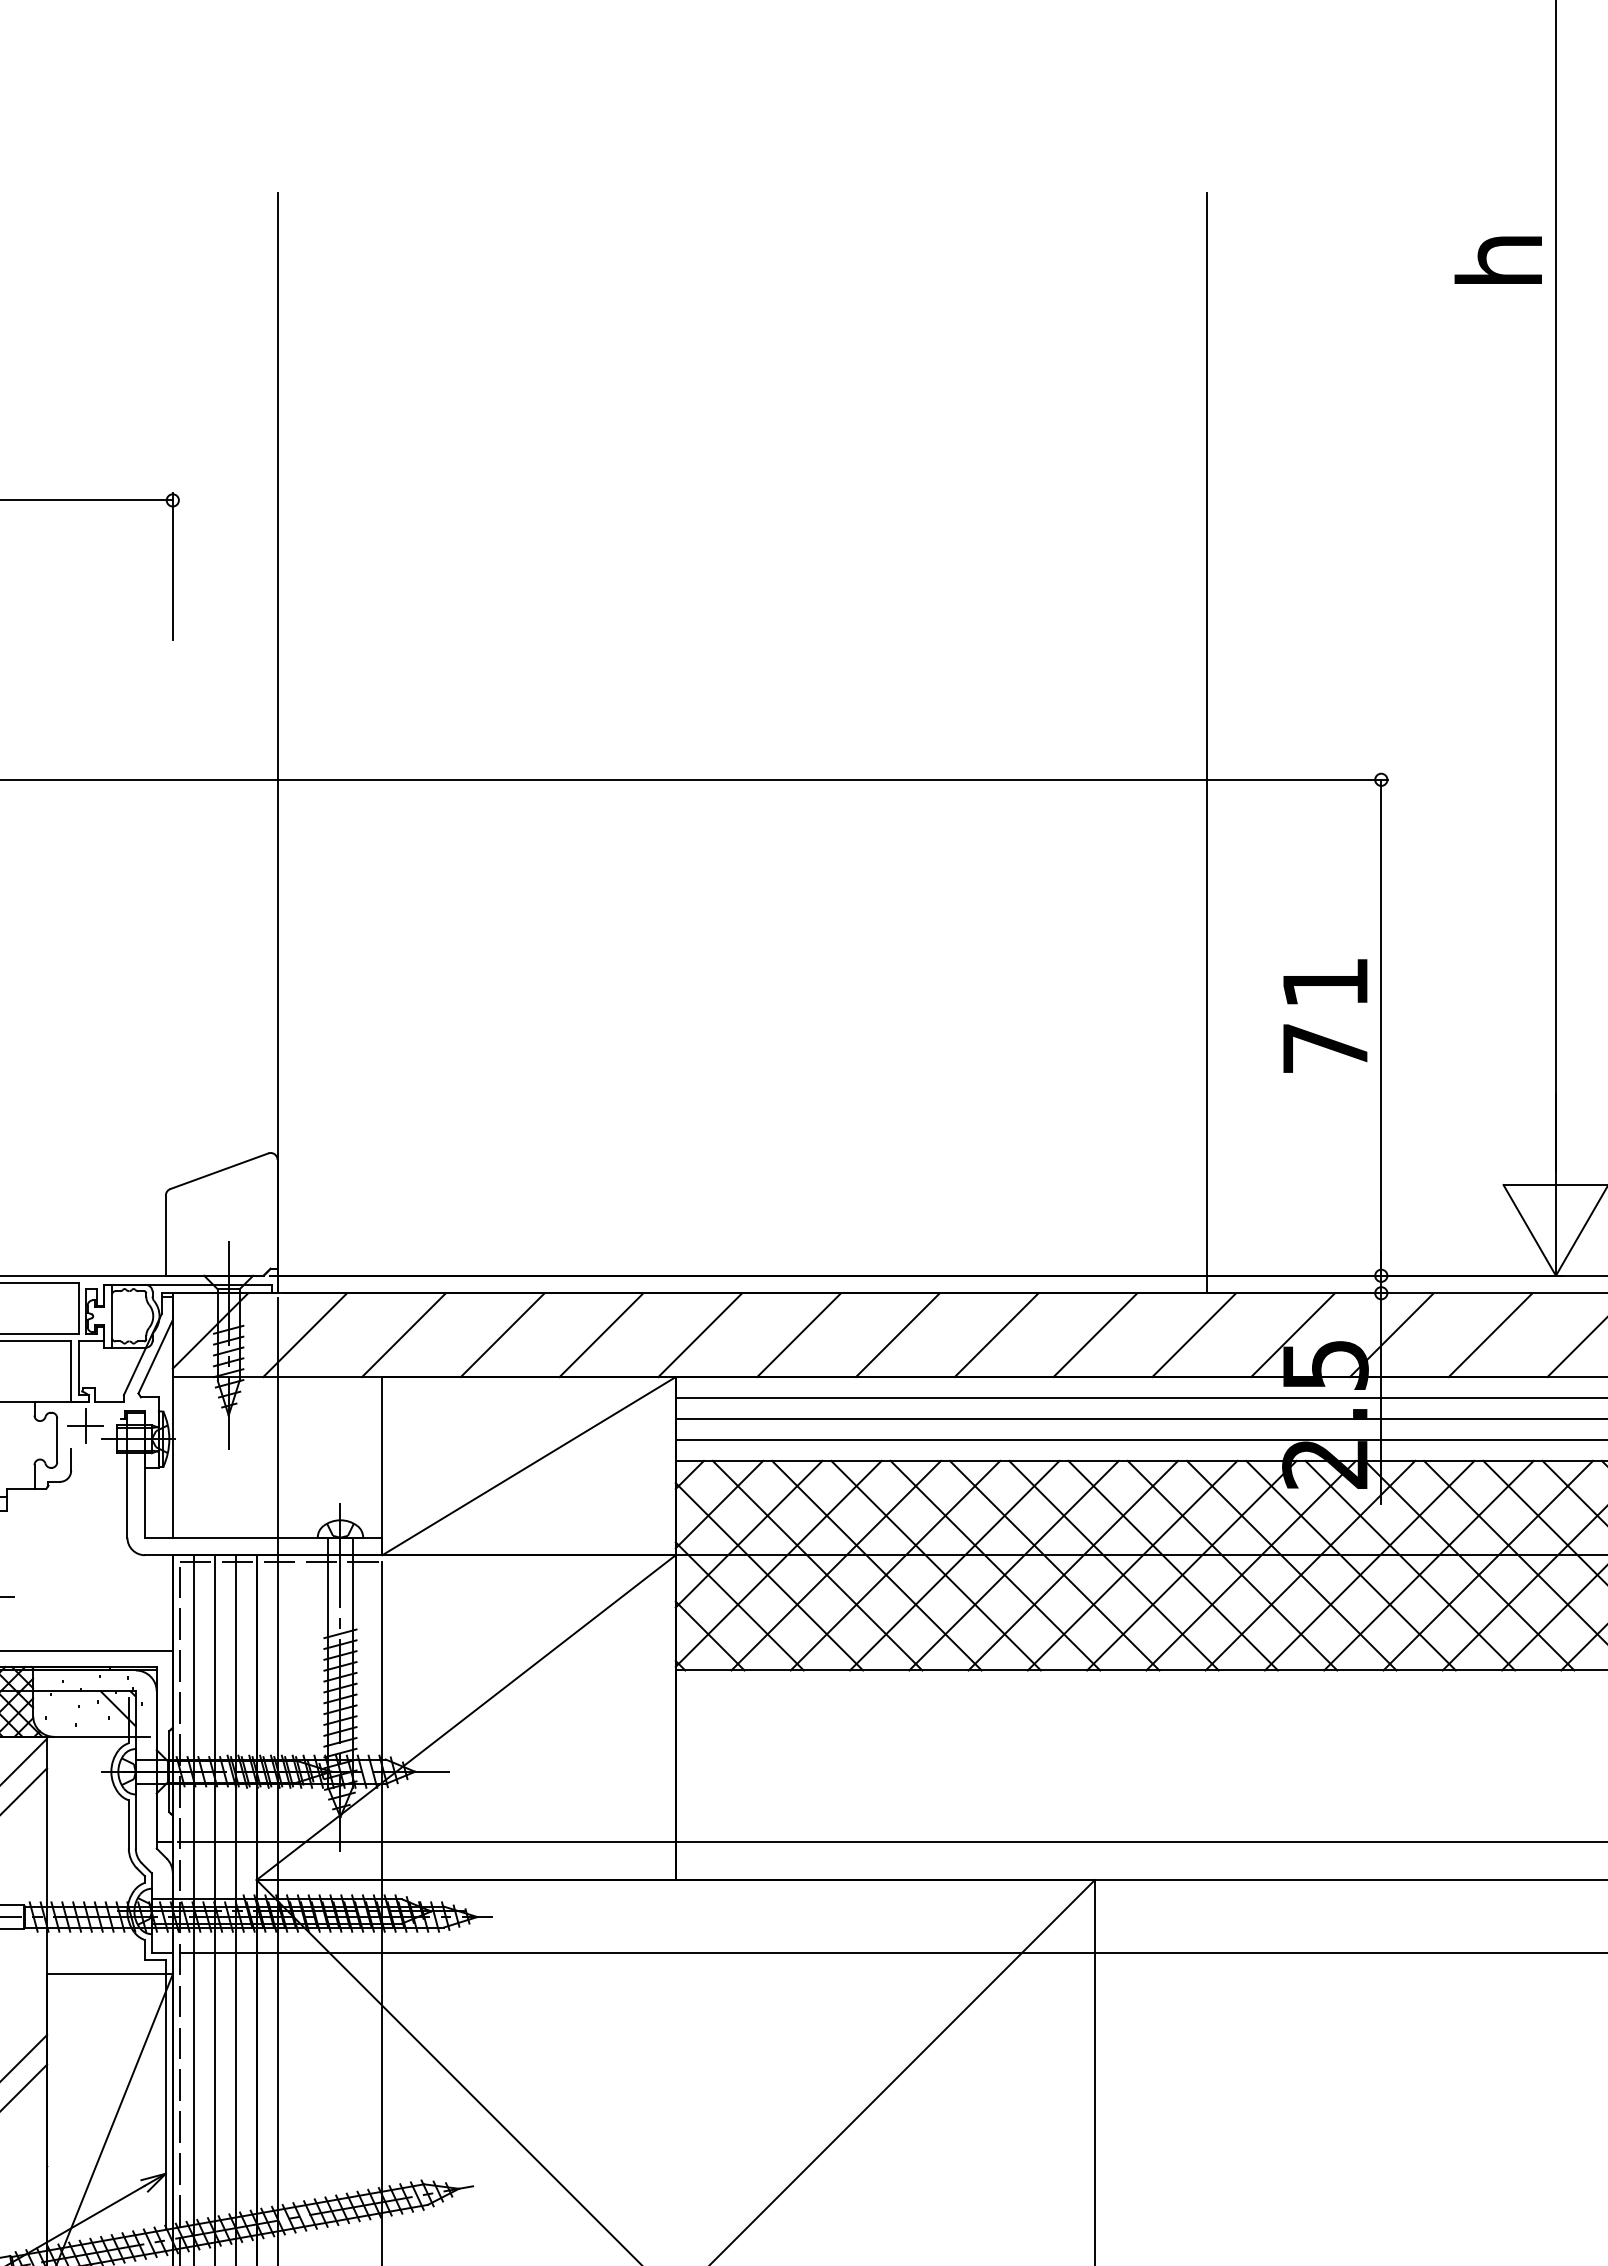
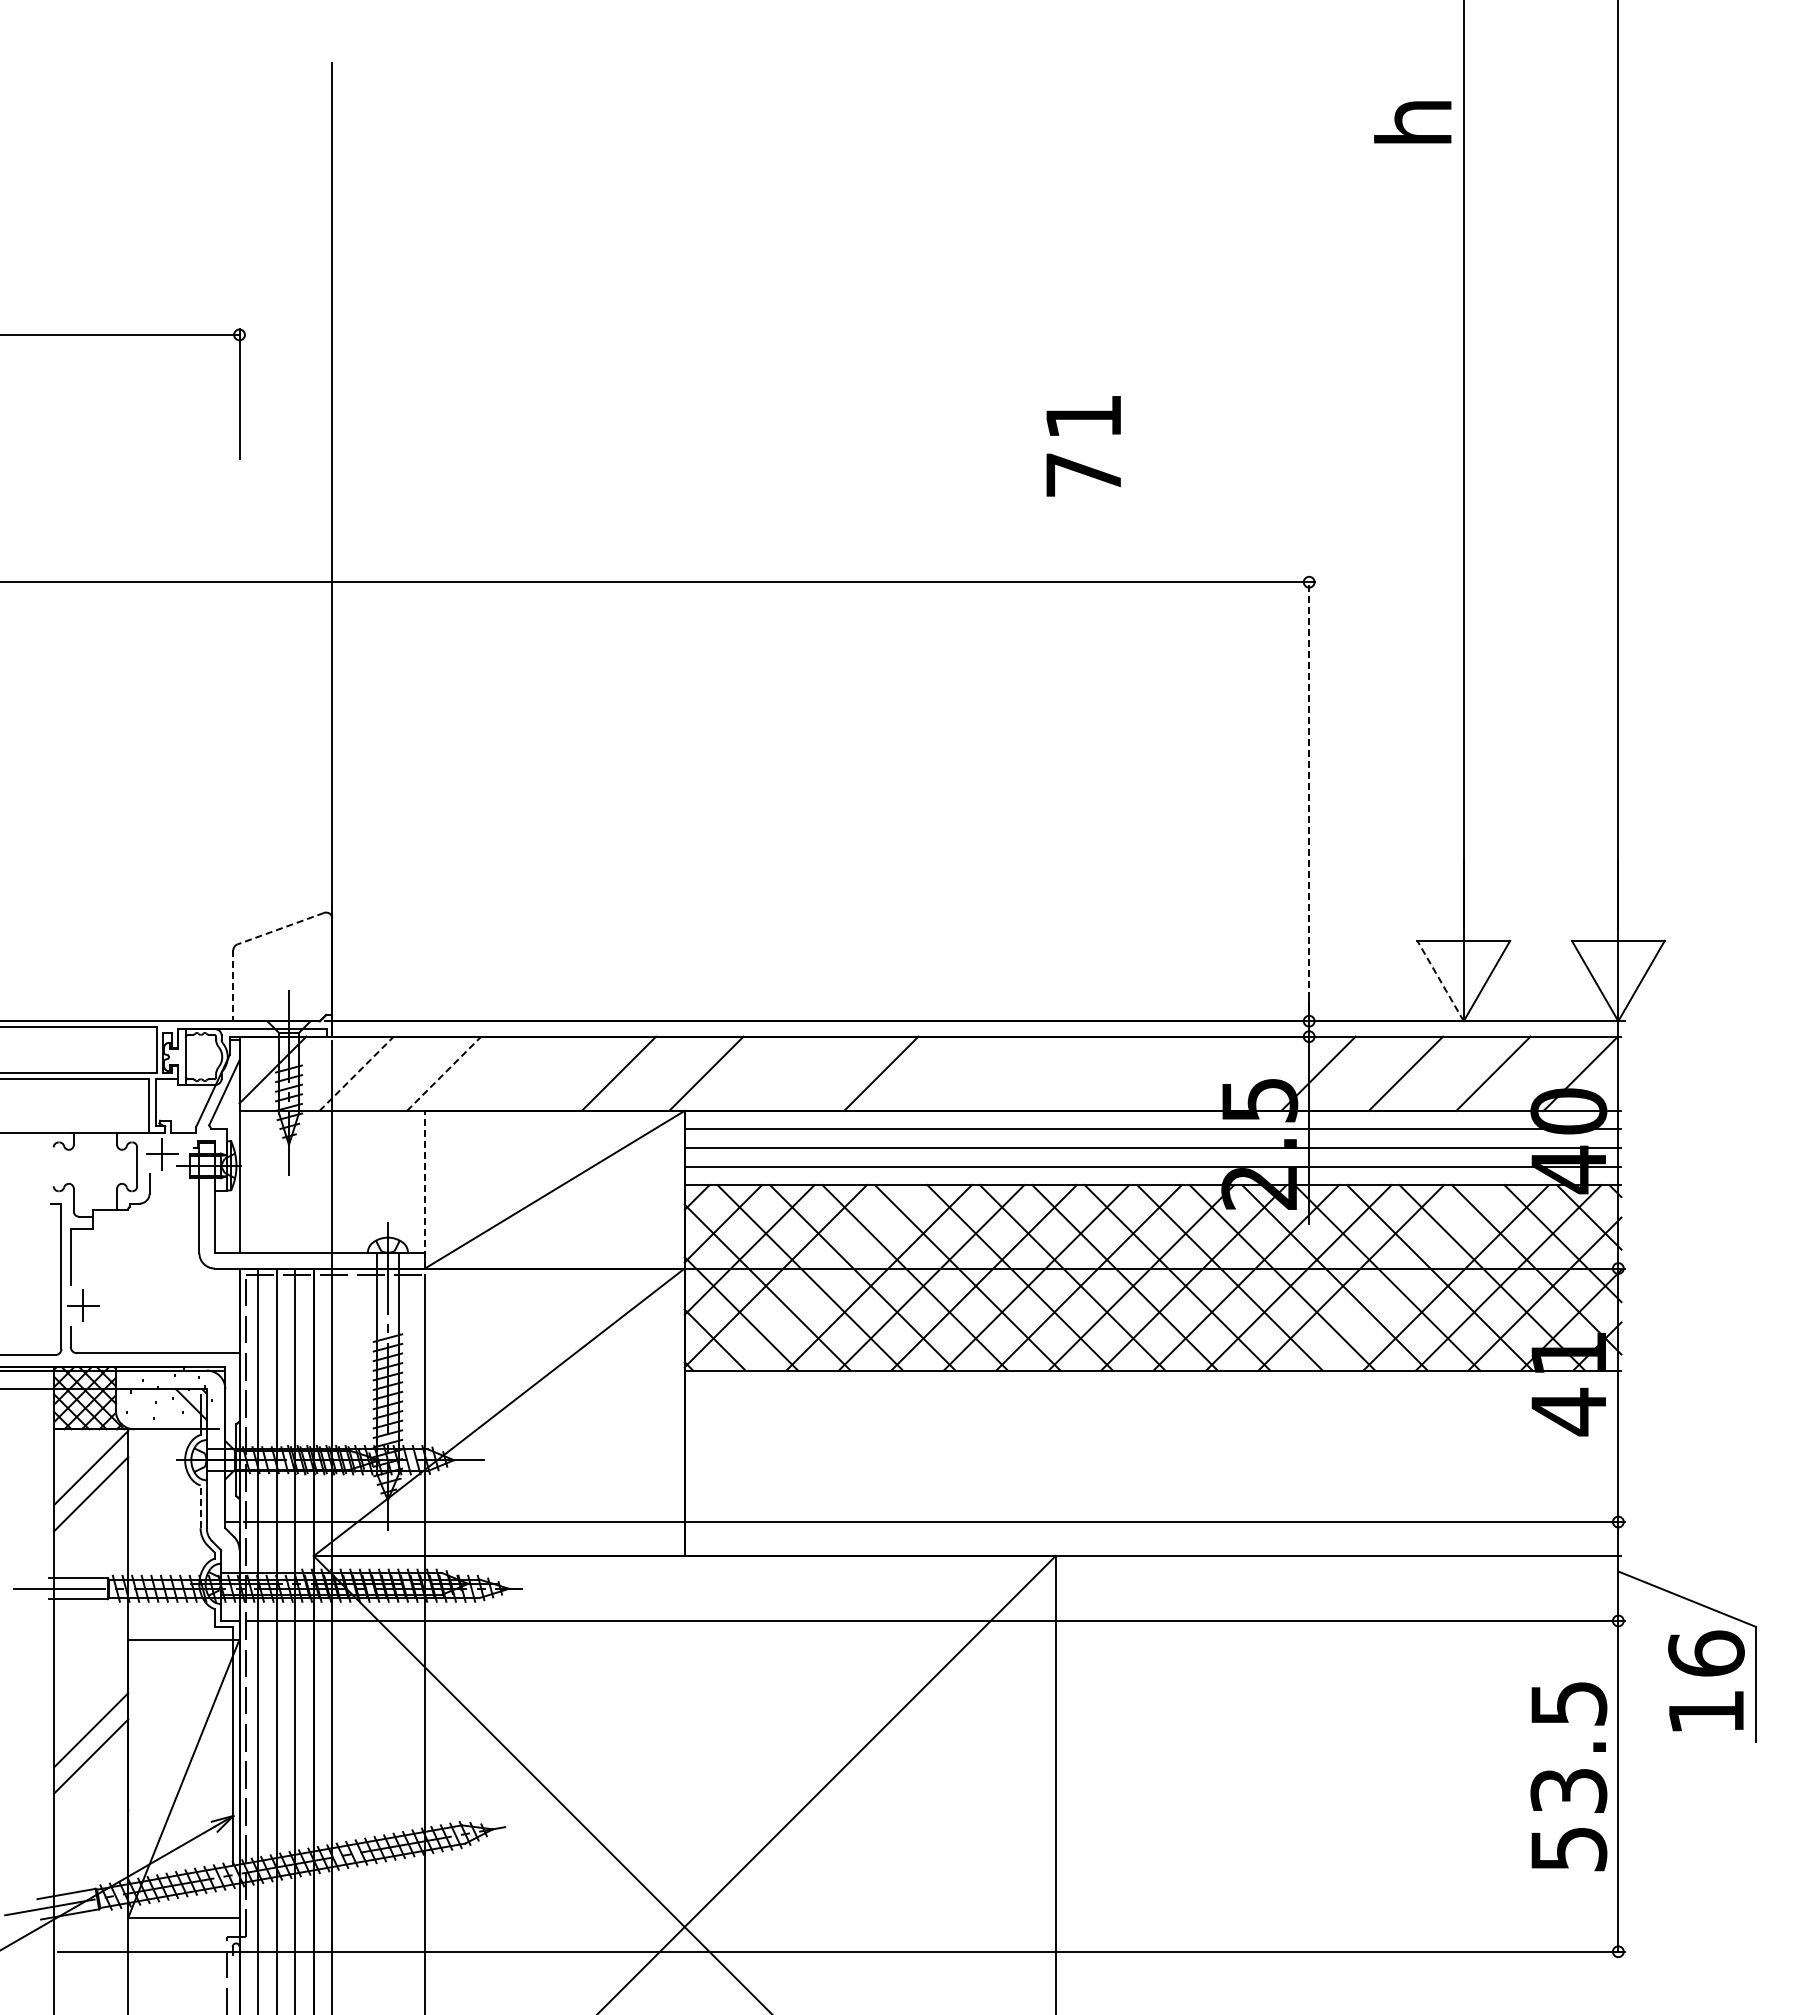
line: (1206, 742) -> (1154, 549), removed
text: (1325, 1016) -> (1083, 446), moved
line: (1381, 1027) -> (1309, 801), solid -> dashed
line: (219, 1171) -> (280, 928), solid -> dashed
line: (1529, 1229) -> (1440, 980), solid -> dashed
line: (165, 1236) -> (233, 986), solid -> dashed
line: (306, 1334) -> (357, 1073), solid -> dashed
line: (404, 1334) -> (444, 1073), solid -> dashed
line: (502, 1334) -> (531, 1073), removed
line: (798, 1334) -> (793, 1073), removed
line: (996, 1334) -> (968, 1073), removed
line: (1095, 1334) -> (1056, 1073), removed
line: (1194, 1334) -> (1143, 1073), removed
line: (1293, 1334) -> (1231, 1073), removed
line: (382, 1465) -> (425, 1189), solid -> dashed
line: (835, 1565) -> (826, 1277), removed
line: (1487, 1565) -> (1403, 1277), removed
line: (128, 1824) -> (200, 1506), solid -> dashed

